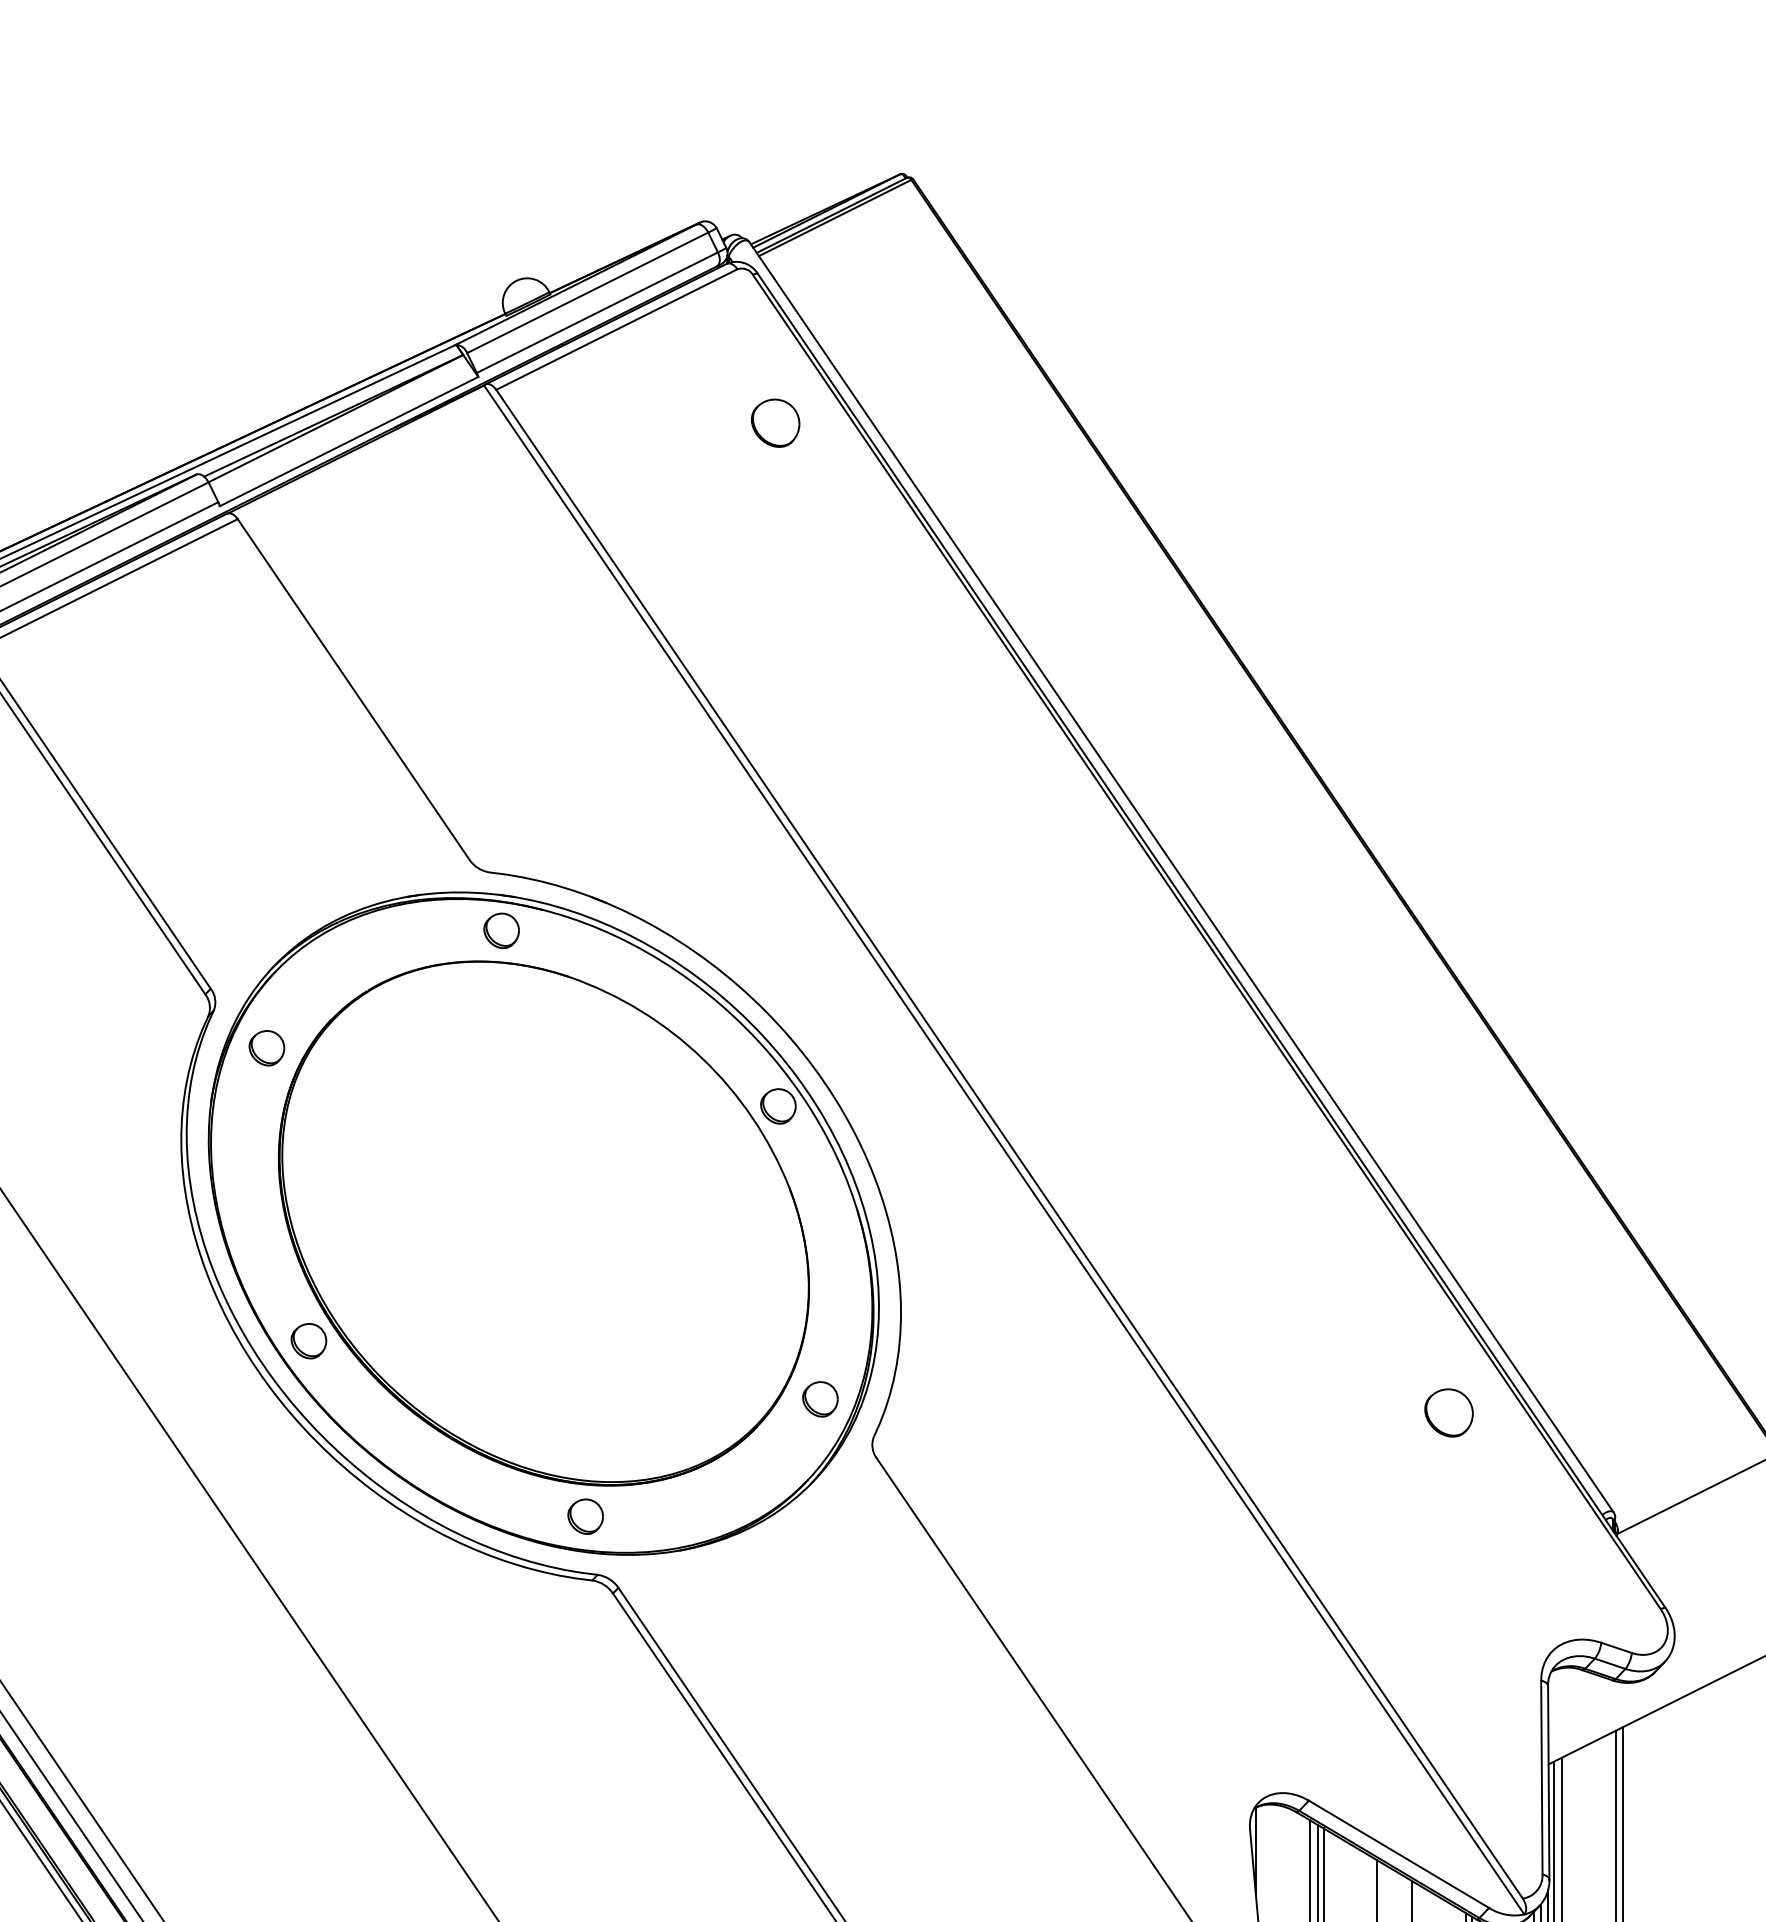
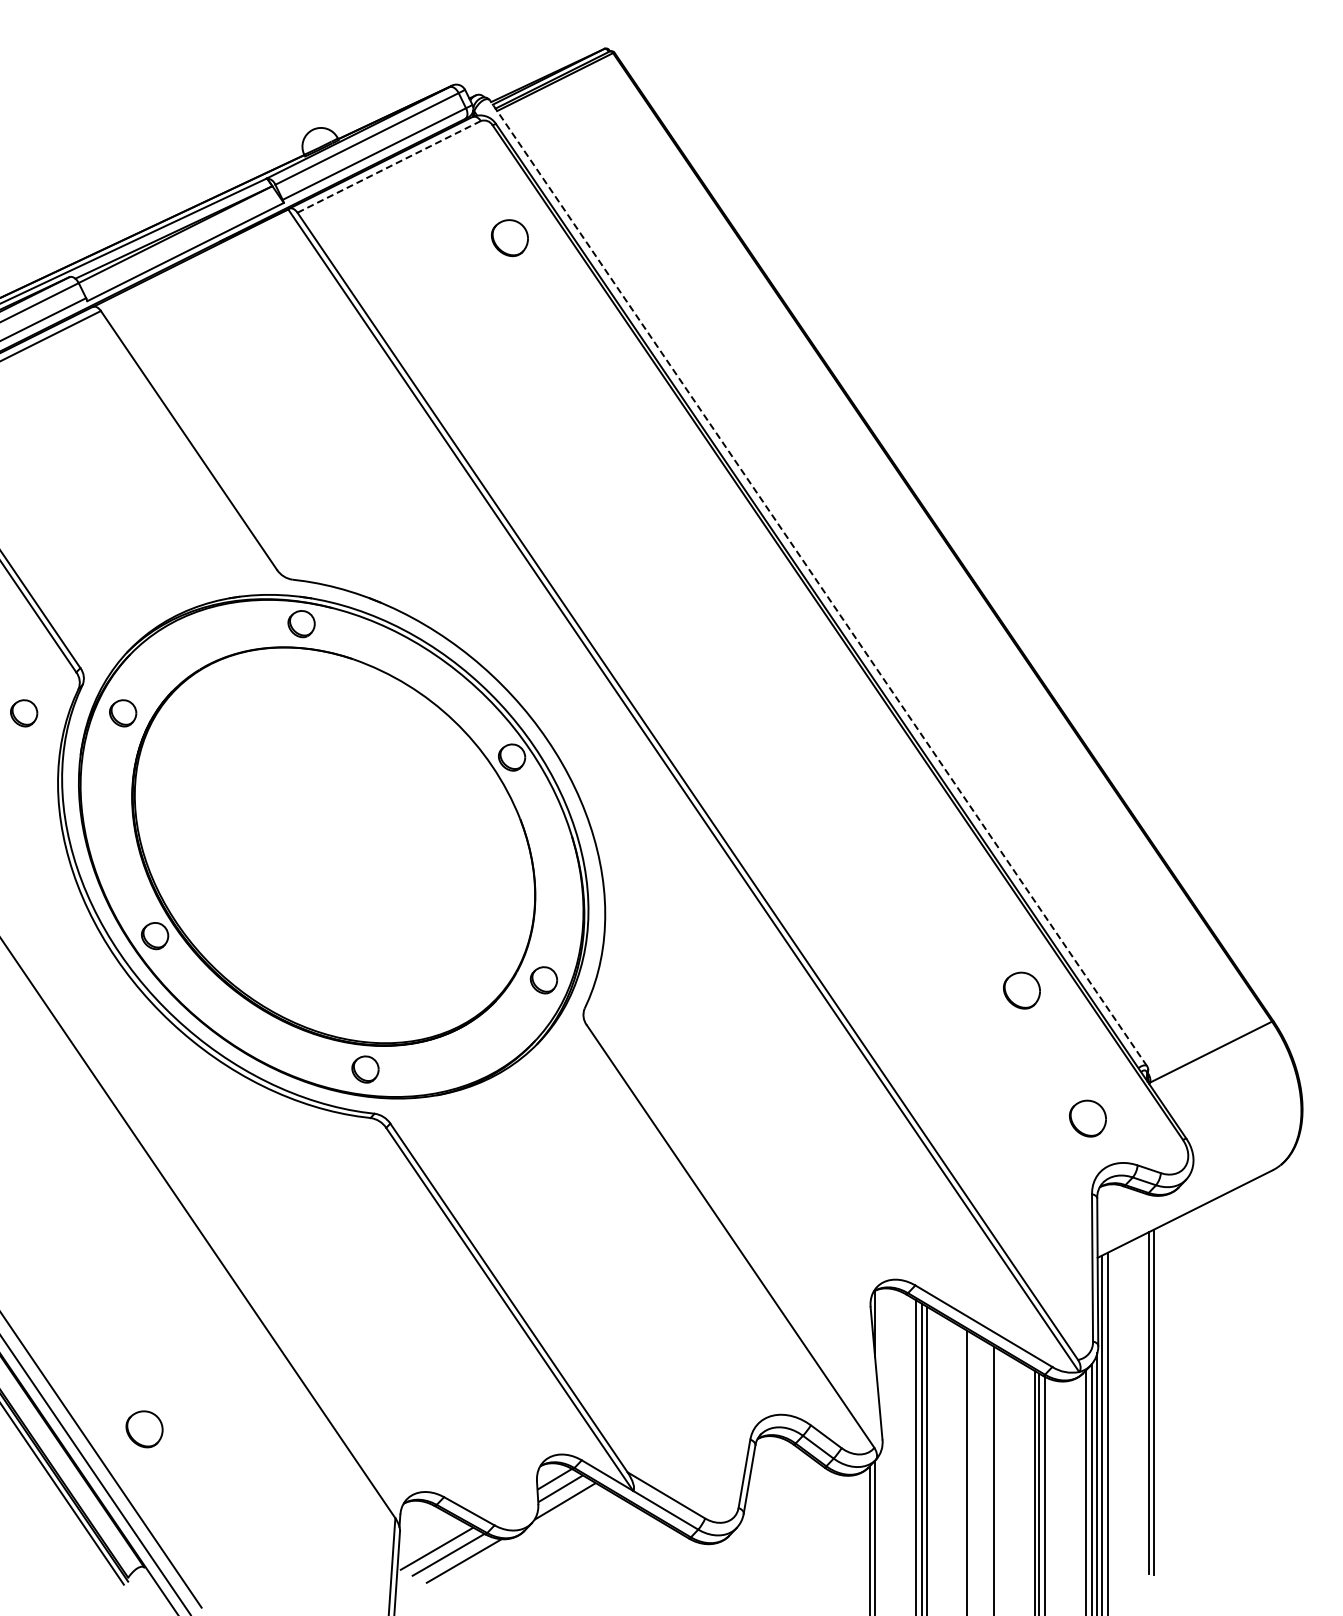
line: (617, 329) -> (389, 166), solid -> dashed
line: (1181, 876) -> (818, 582), solid -> dashed
part: (137, 1048) -> (24, 713), added
part: (1535, 1581) -> (1087, 1118), added

